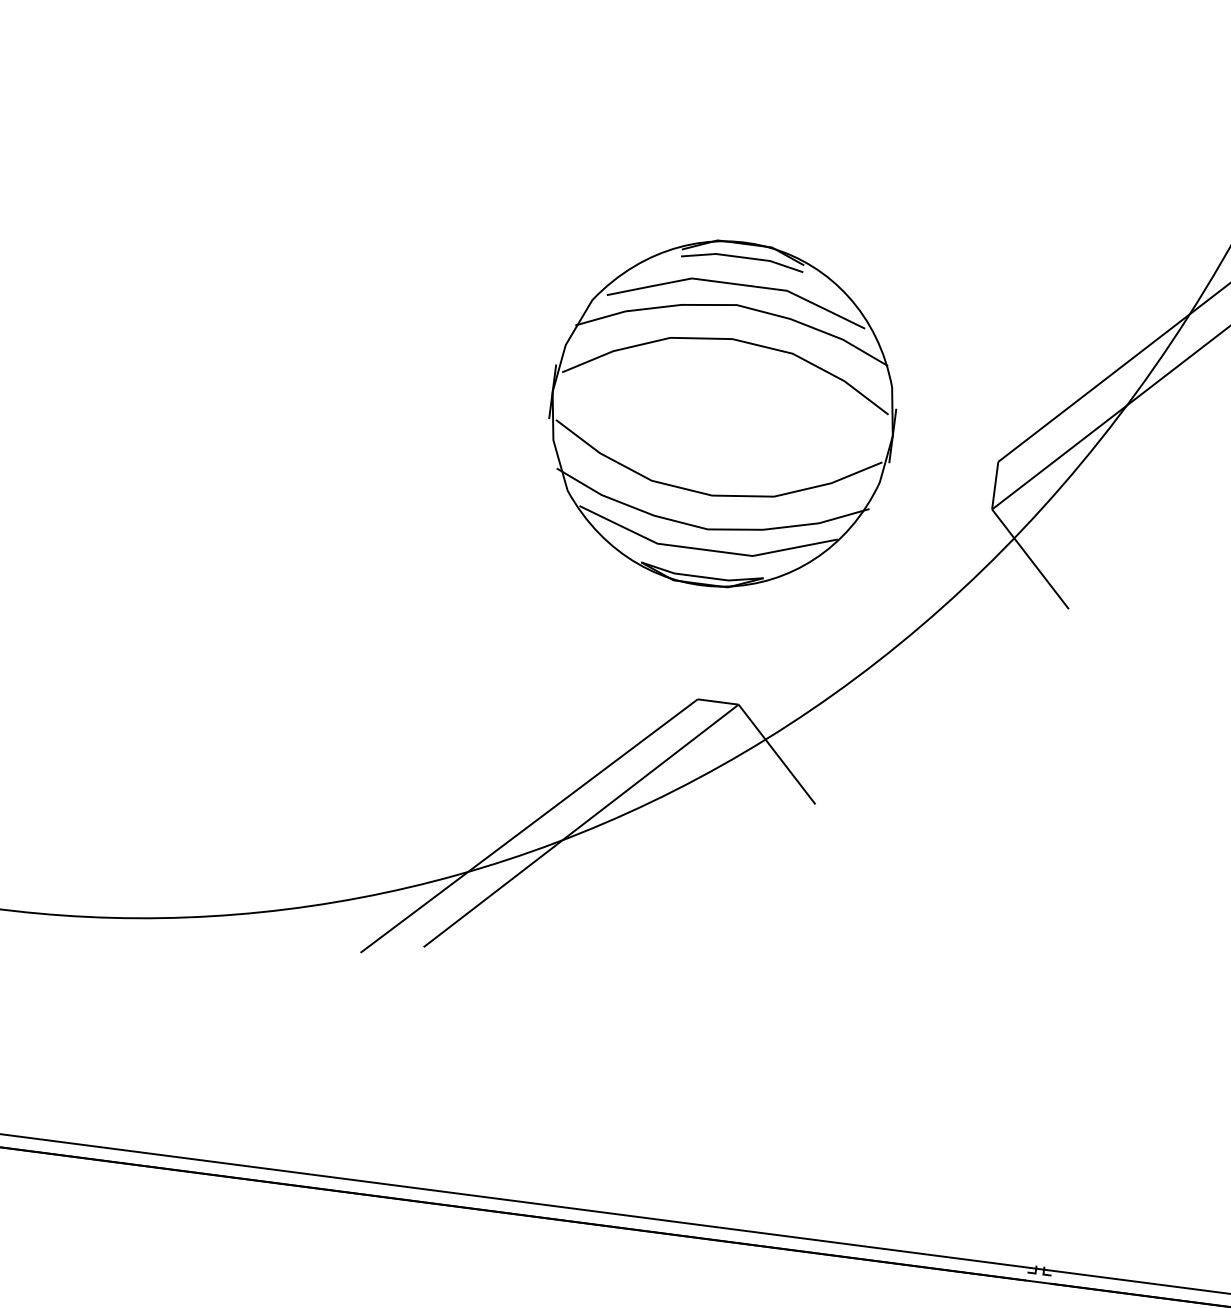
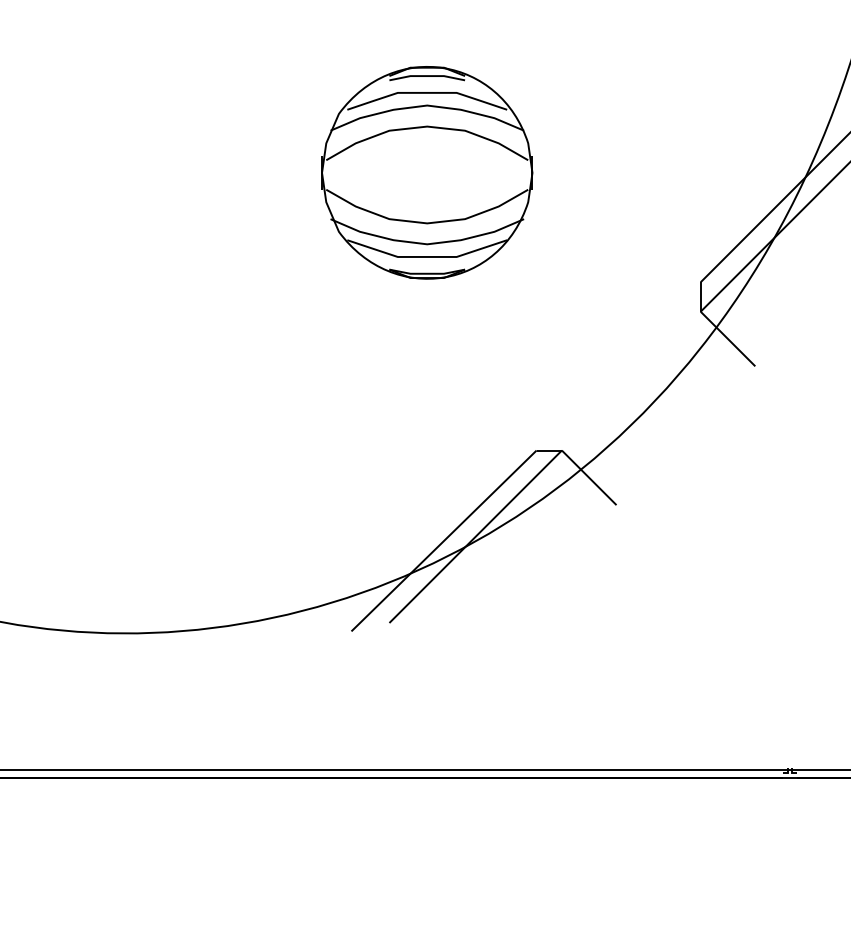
part: (723, 413) -> (427, 172), moved

